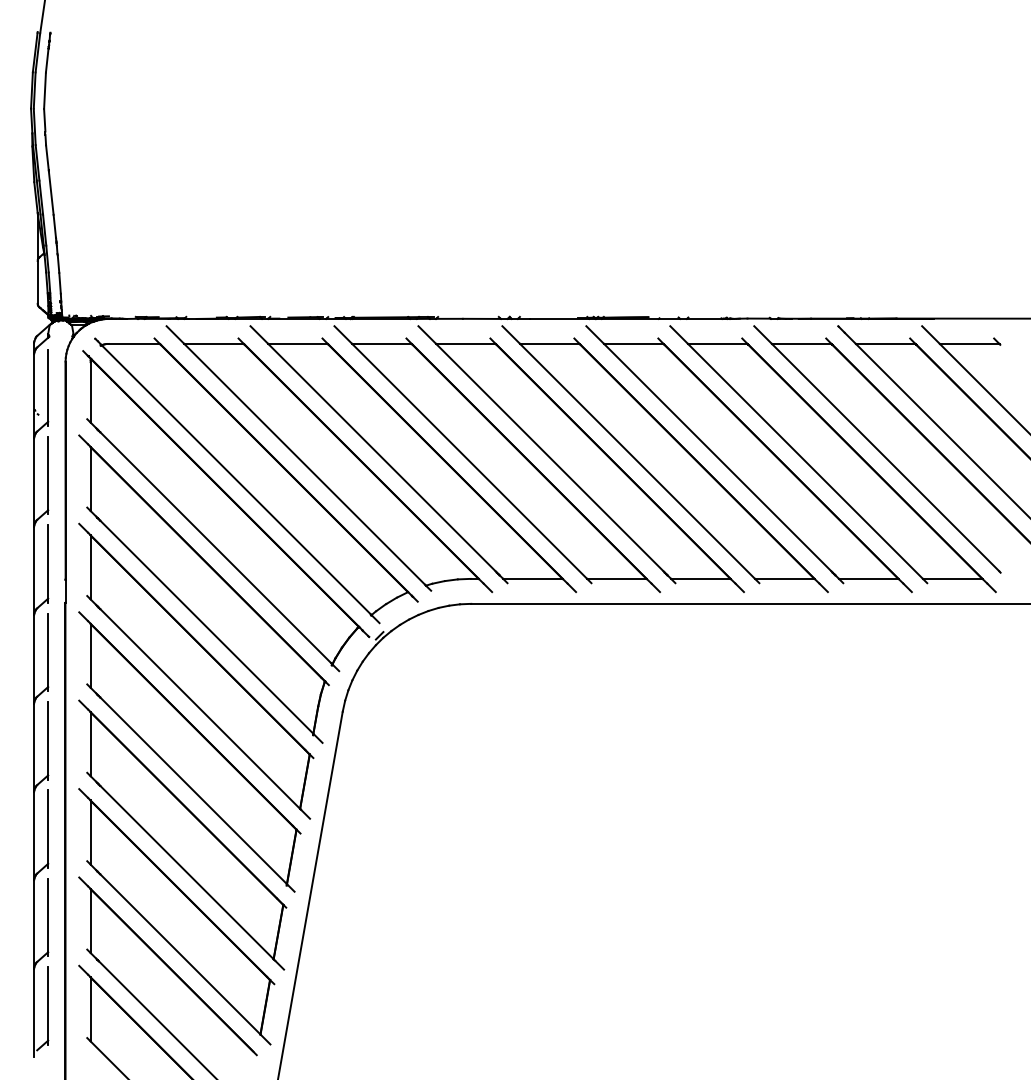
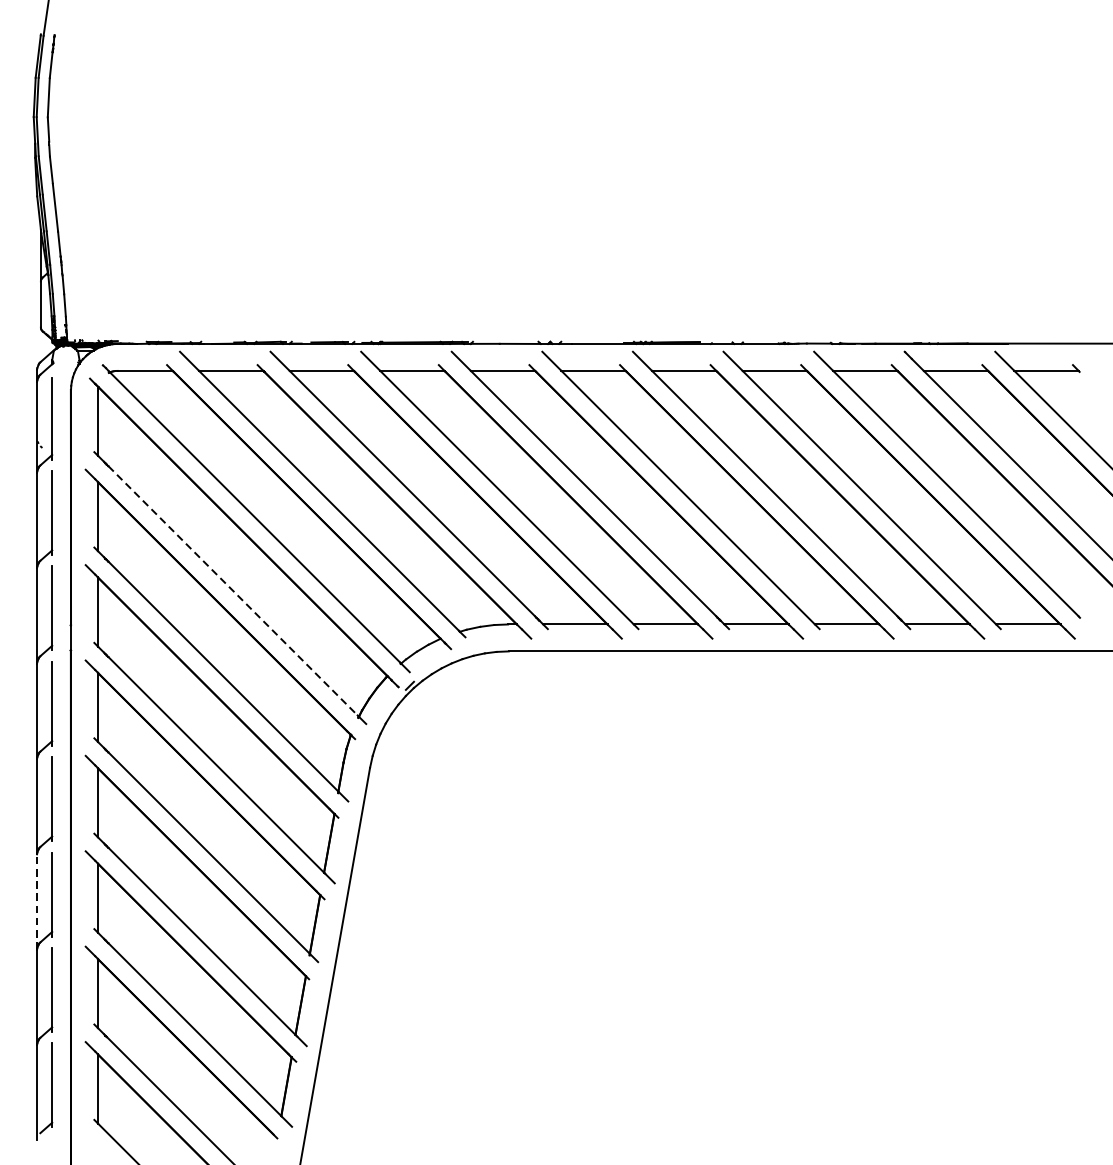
line: (216, 548) -> (233, 591), solid -> dashed
line: (34, 835) -> (37, 901), solid -> dashed

